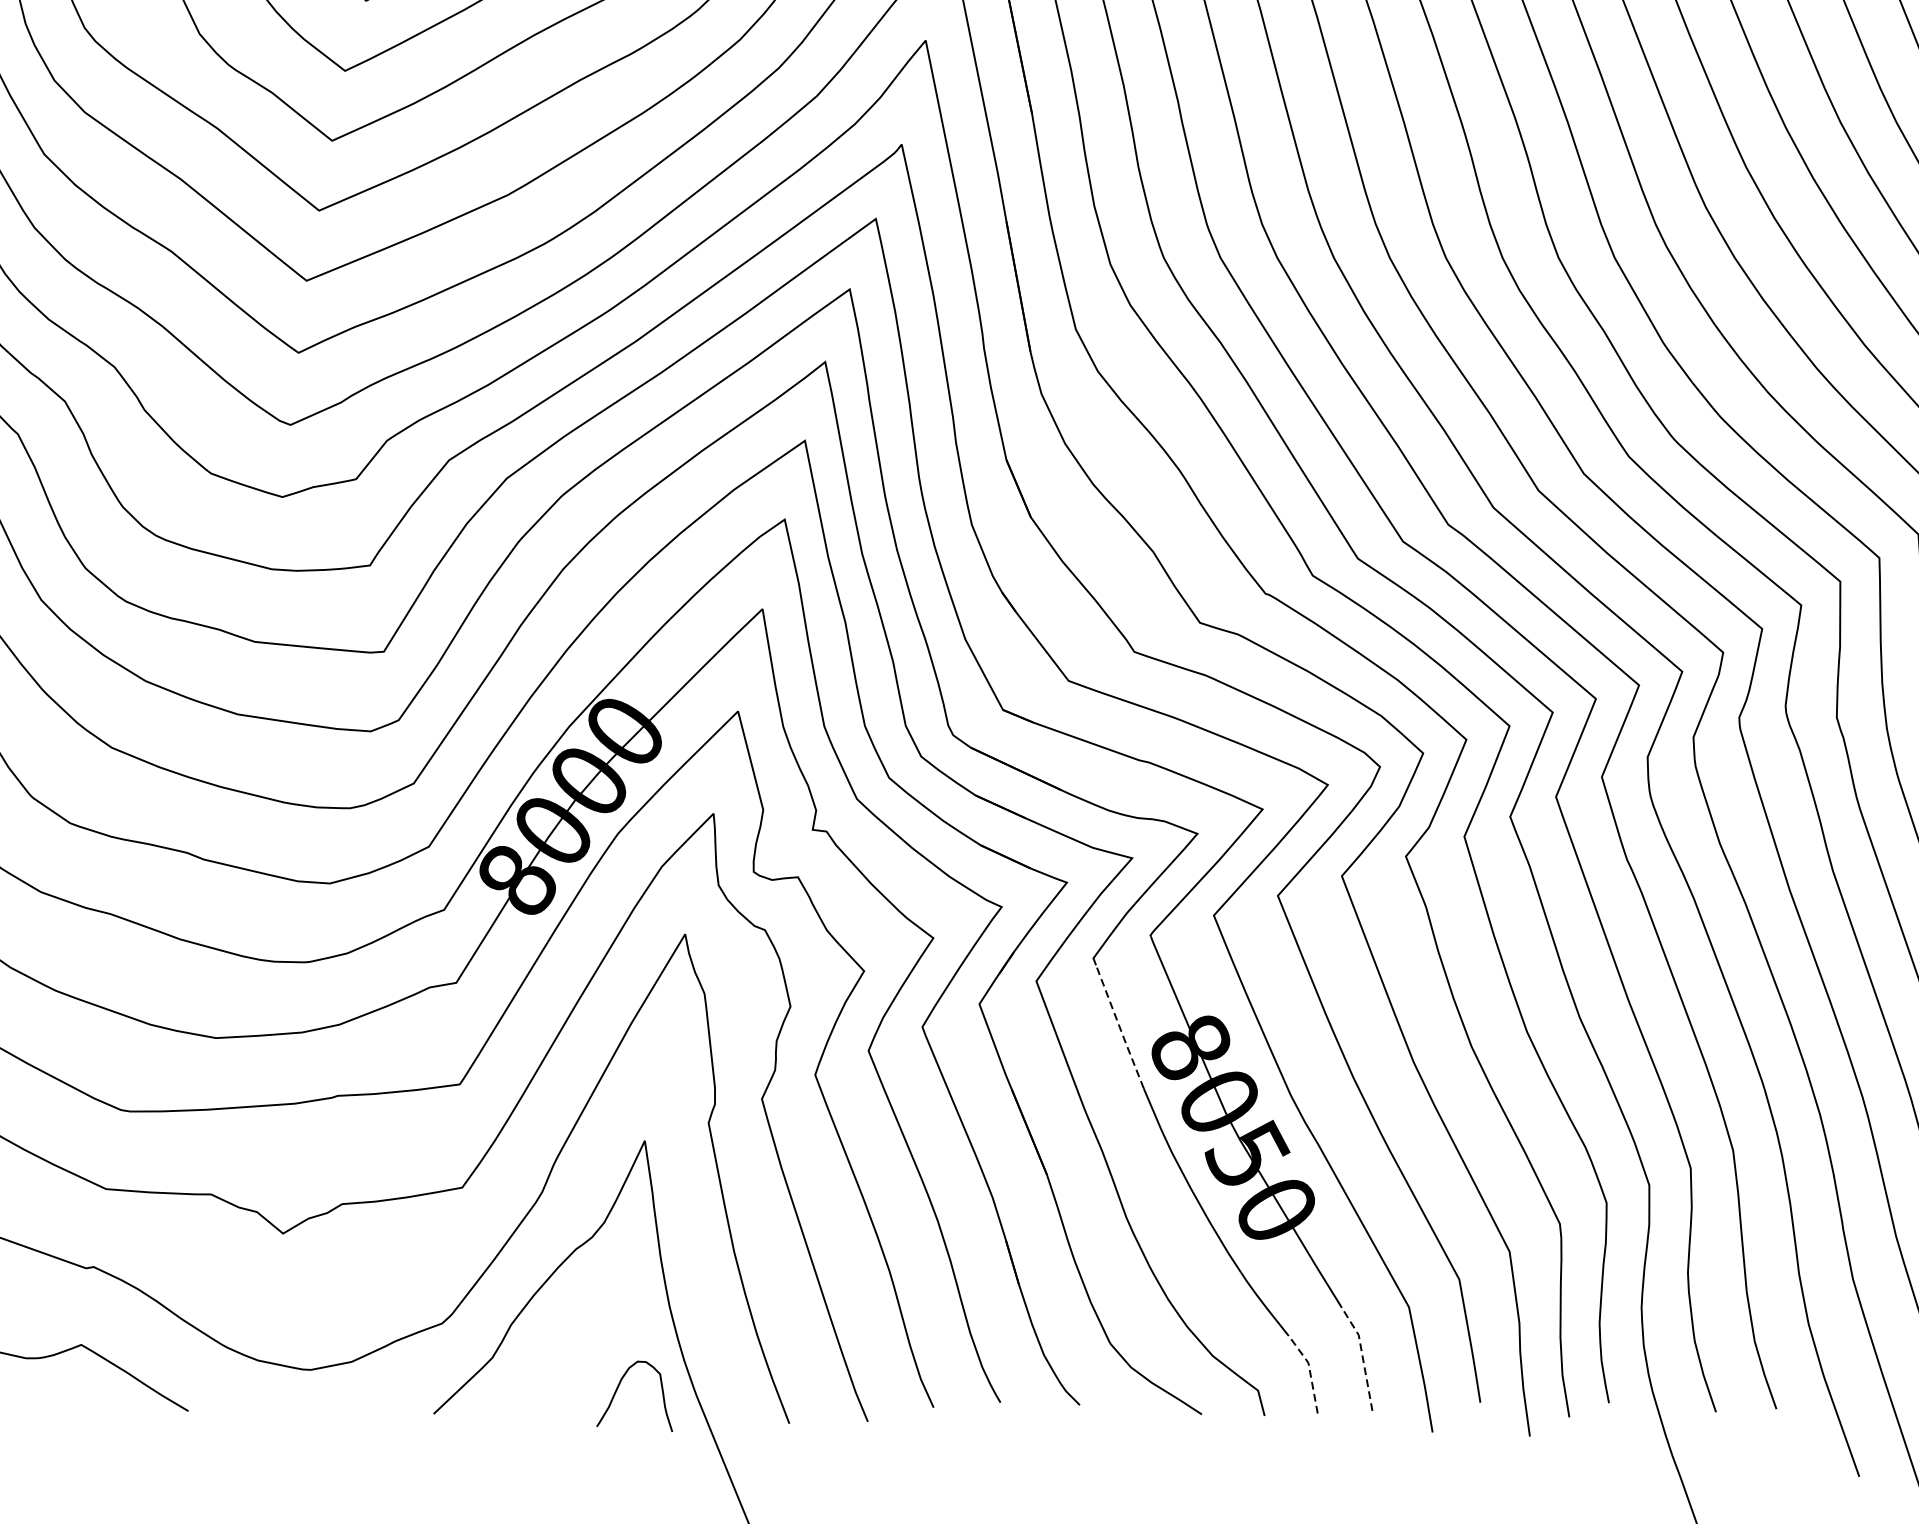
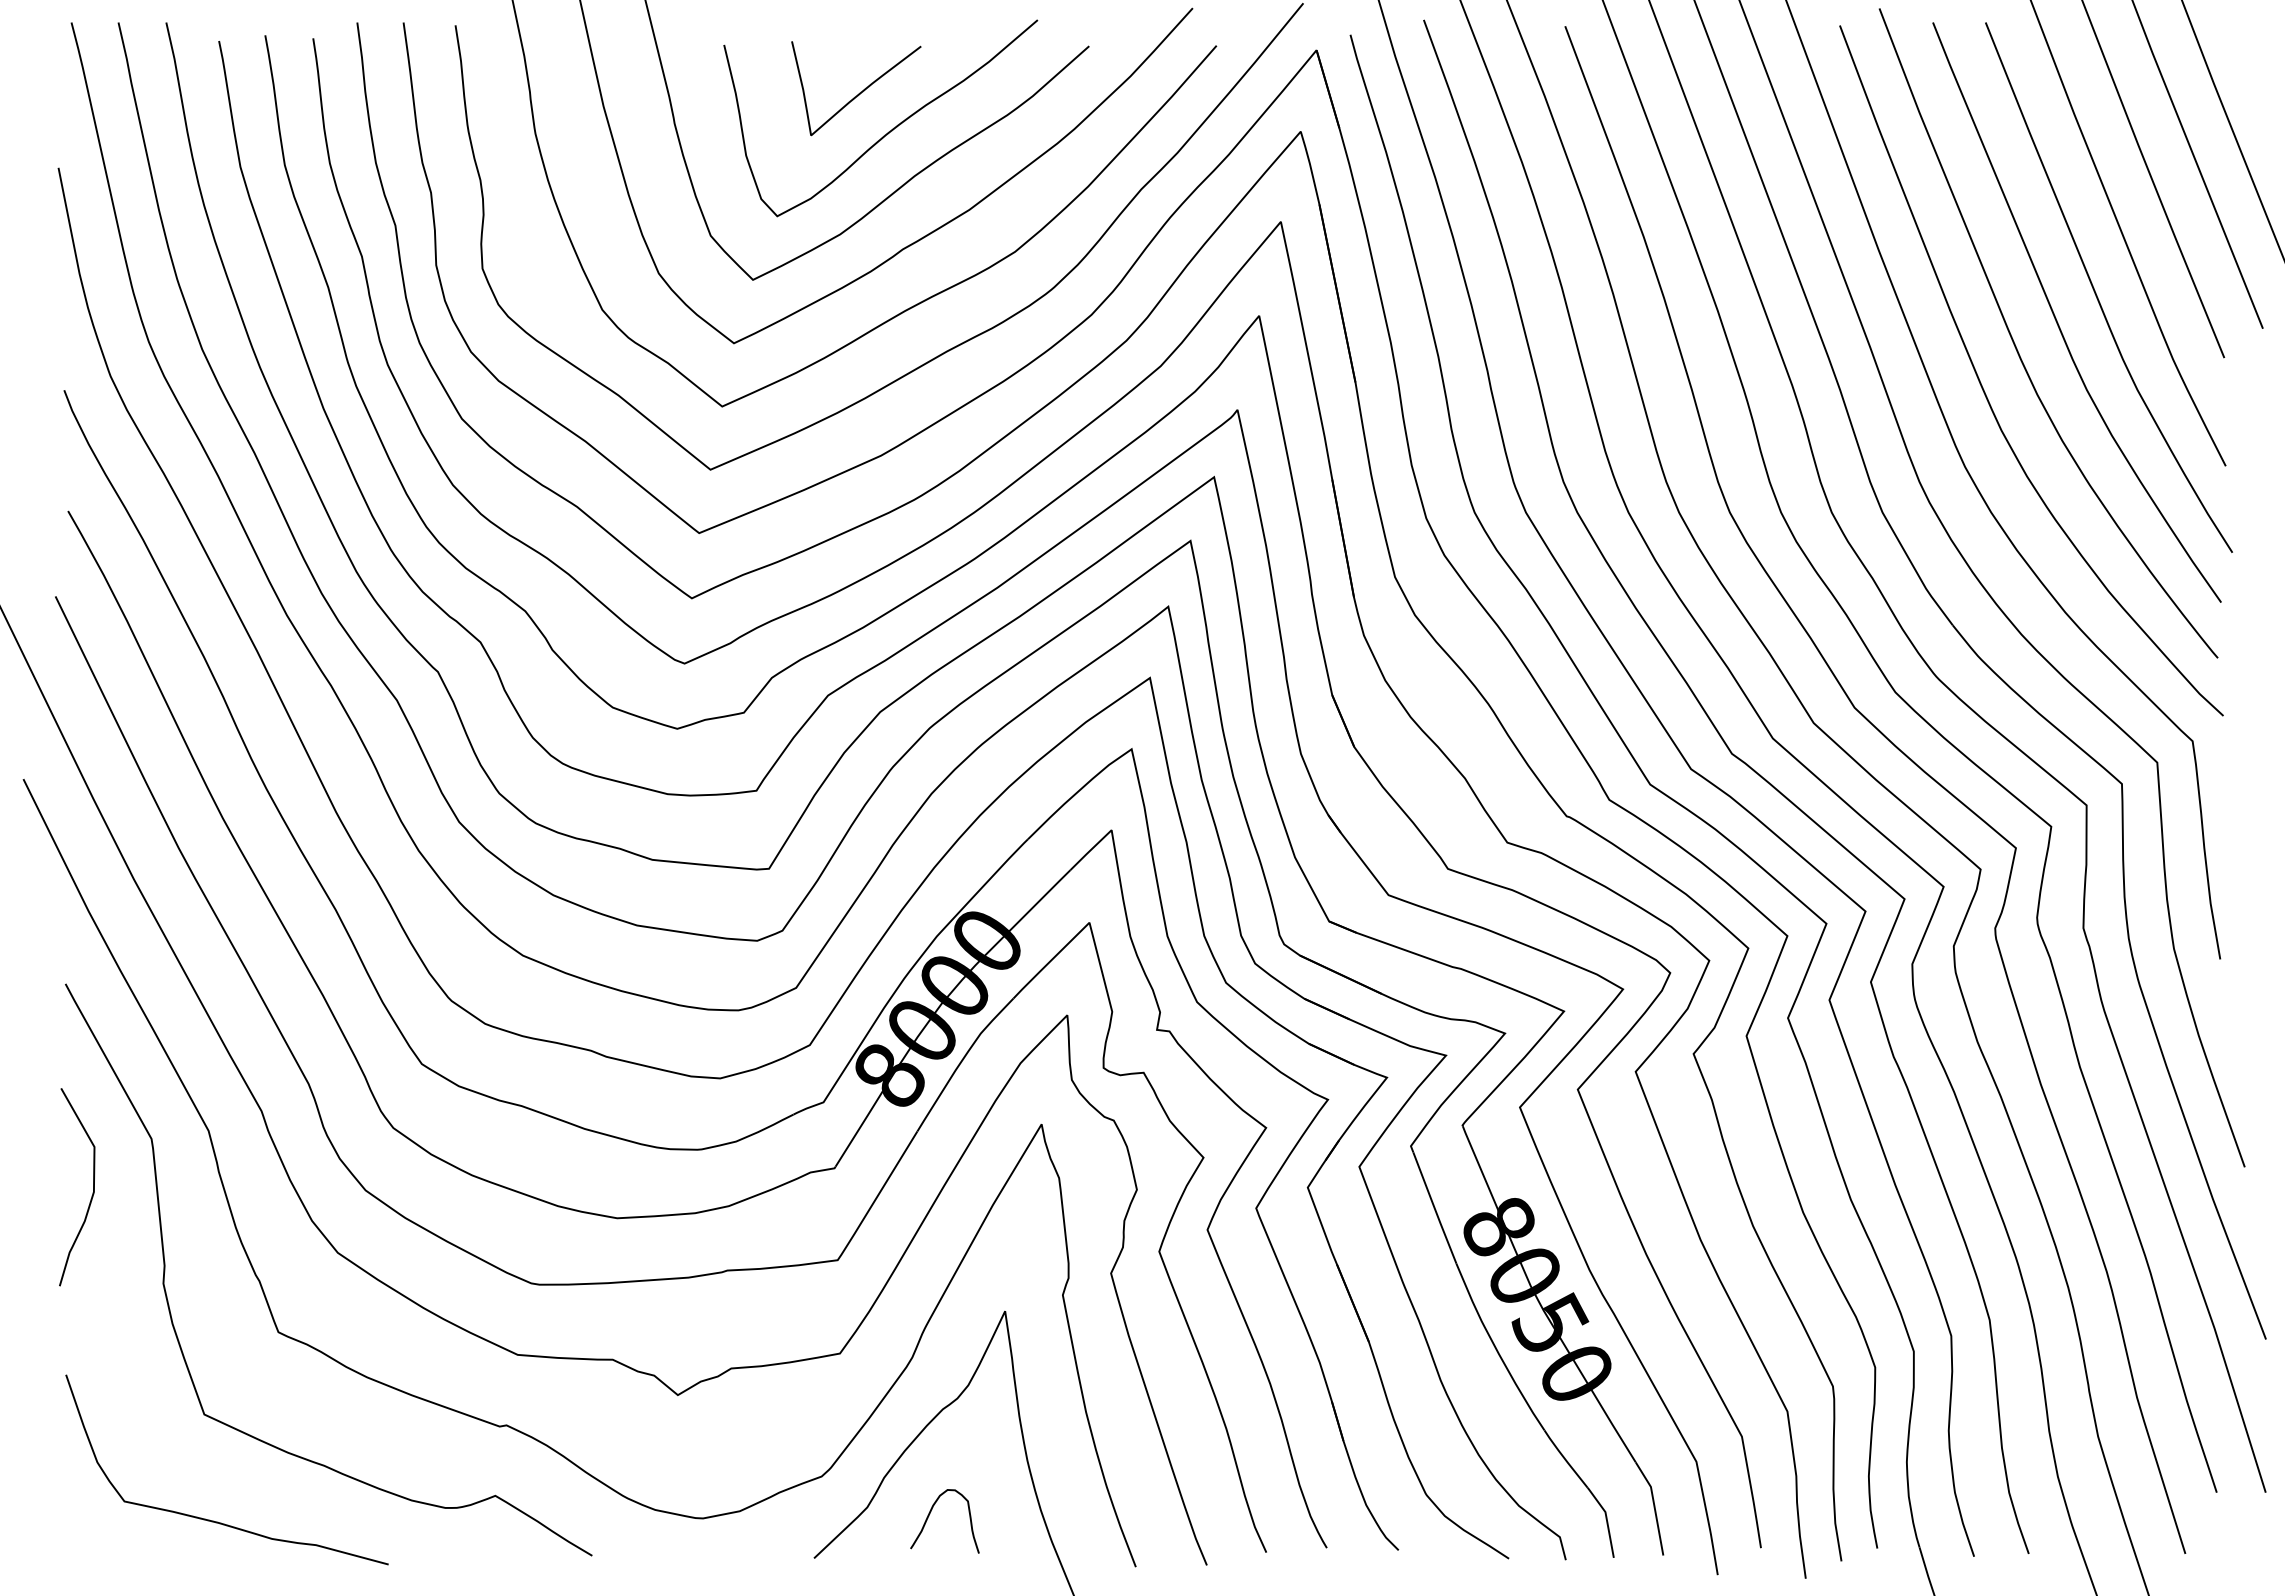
line: (1119, 1027) -> (1434, 1208), dashed -> solid
line: (1362, 1356) -> (1654, 1506), dashed -> solid
line: (1309, 1368) -> (1606, 1517), dashed -> solid
curve: (618, 1388) -> (930, 1514), moved

